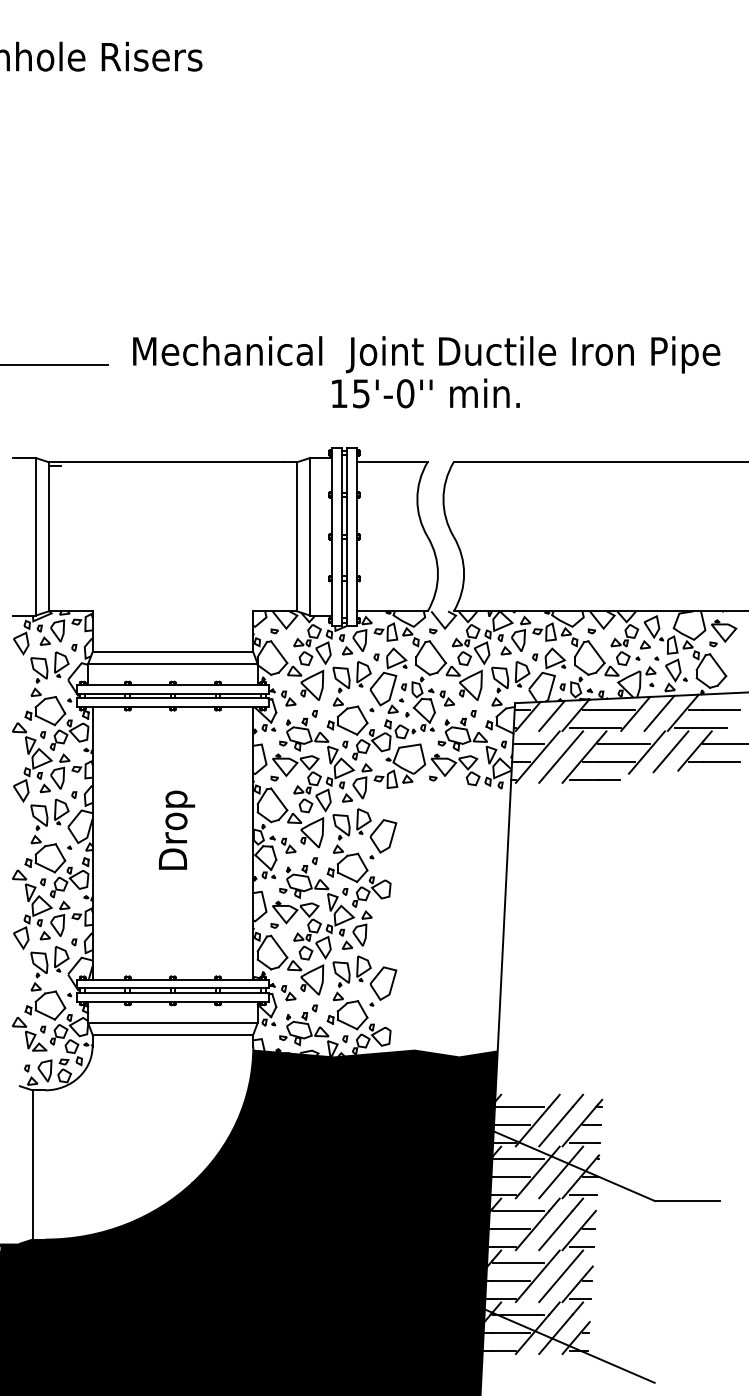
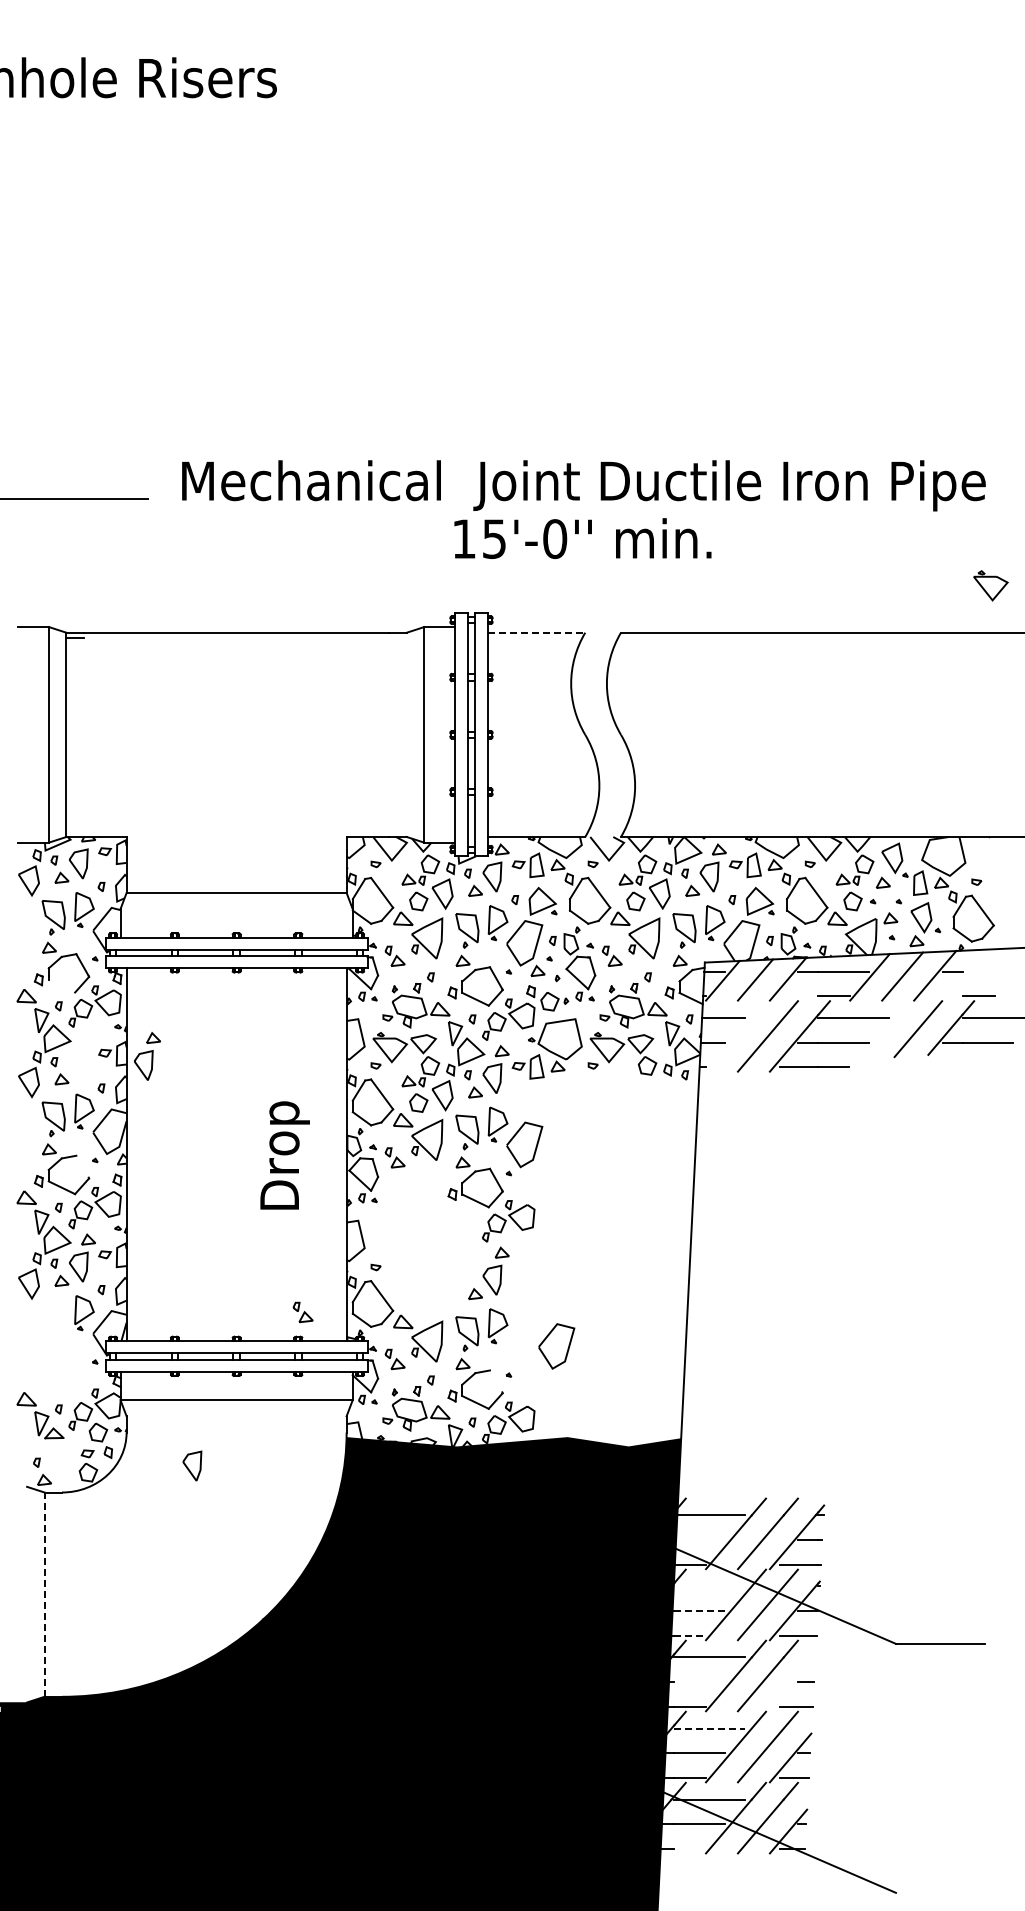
line: (392, 462) -> (536, 632), solid -> dashed
line: (297, 536) -> (406, 734), removed
part: (723, 630) -> (990, 585), moved
line: (172, 664) -> (236, 909), removed
line: (721, 709) -> (987, 971), removed
line: (44, 719) -> (61, 985), removed
line: (583, 727) -> (798, 996), removed
line: (688, 727) -> (942, 996), removed
line: (647, 752) -> (885, 1030), removed
line: (538, 757) -> (736, 1036), removed
part: (60, 771) -> (147, 1056), moved
text: (176, 830) -> (284, 1155), moved
line: (60, 852) -> (82, 1166), removed
part: (313, 908) -> (428, 1243), removed
part: (221, 958) -> (302, 1312), added
curve: (391, 985) -> (567, 1348), moved
part: (41, 988) -> (56, 1353), removed
line: (362, 1009) -> (495, 1381), removed
line: (172, 1034) -> (236, 1416), removed
part: (44, 1070) -> (192, 1465), moved
line: (511, 1125) -> (700, 1540), removed
line: (518, 1159) -> (709, 1586), removed
line: (32, 1164) -> (44, 1594), solid -> dashed
line: (511, 1177) -> (700, 1611), solid -> dashed
line: (504, 1194) -> (690, 1635), solid -> dashed
line: (511, 1229) -> (699, 1682), removed
line: (579, 1230) -> (792, 1684), removed
line: (519, 1262) -> (710, 1728), solid -> dashed
line: (504, 1351) -> (690, 1849), removed

